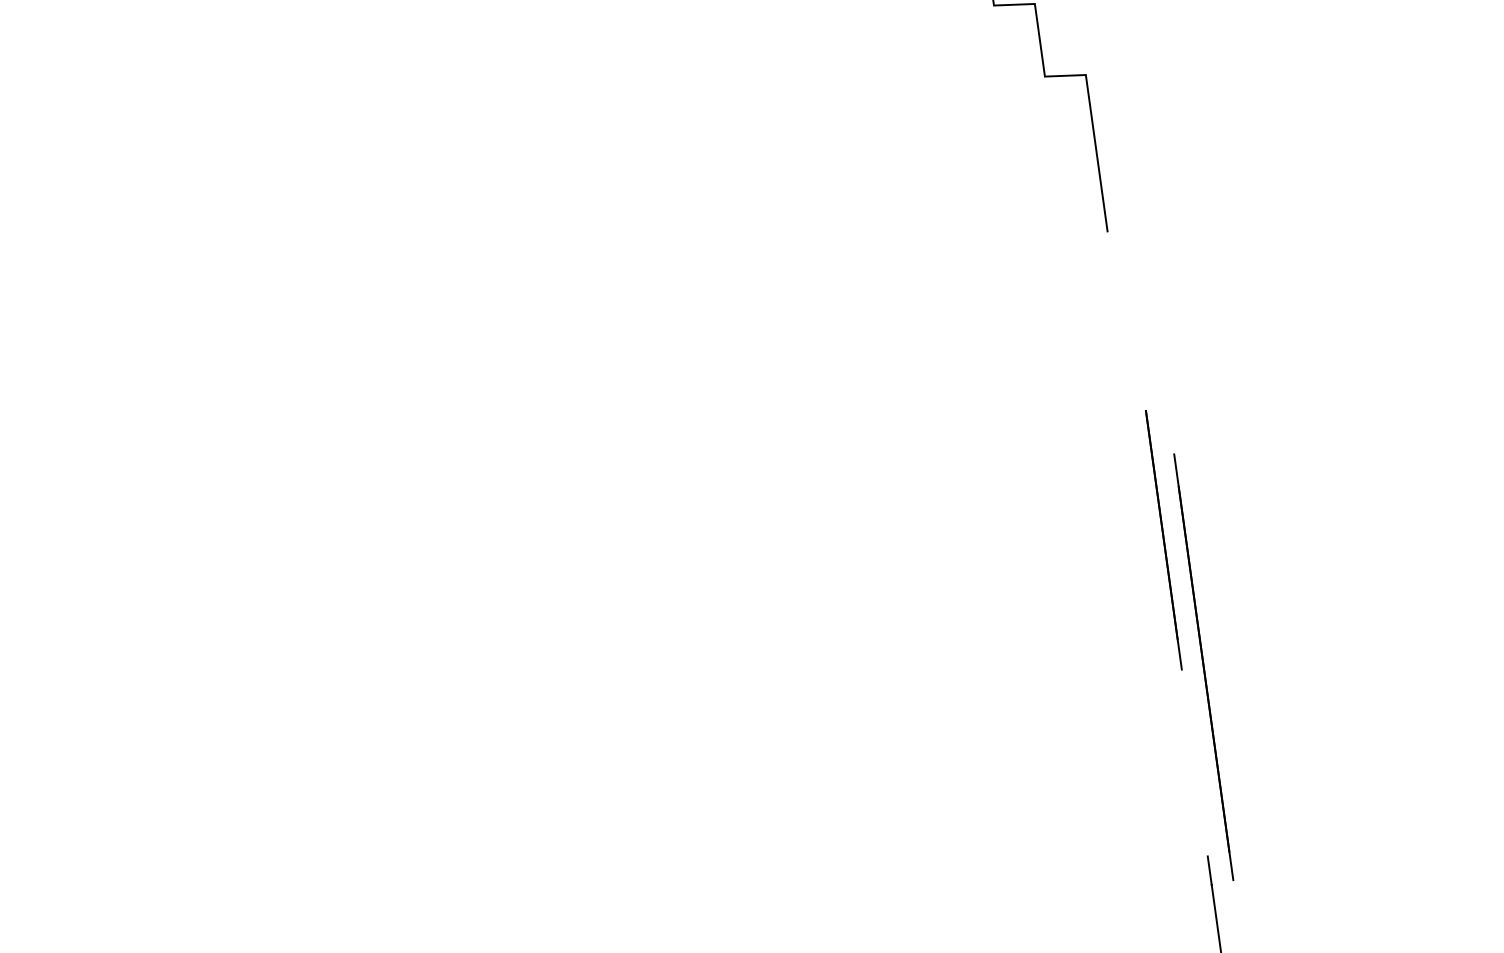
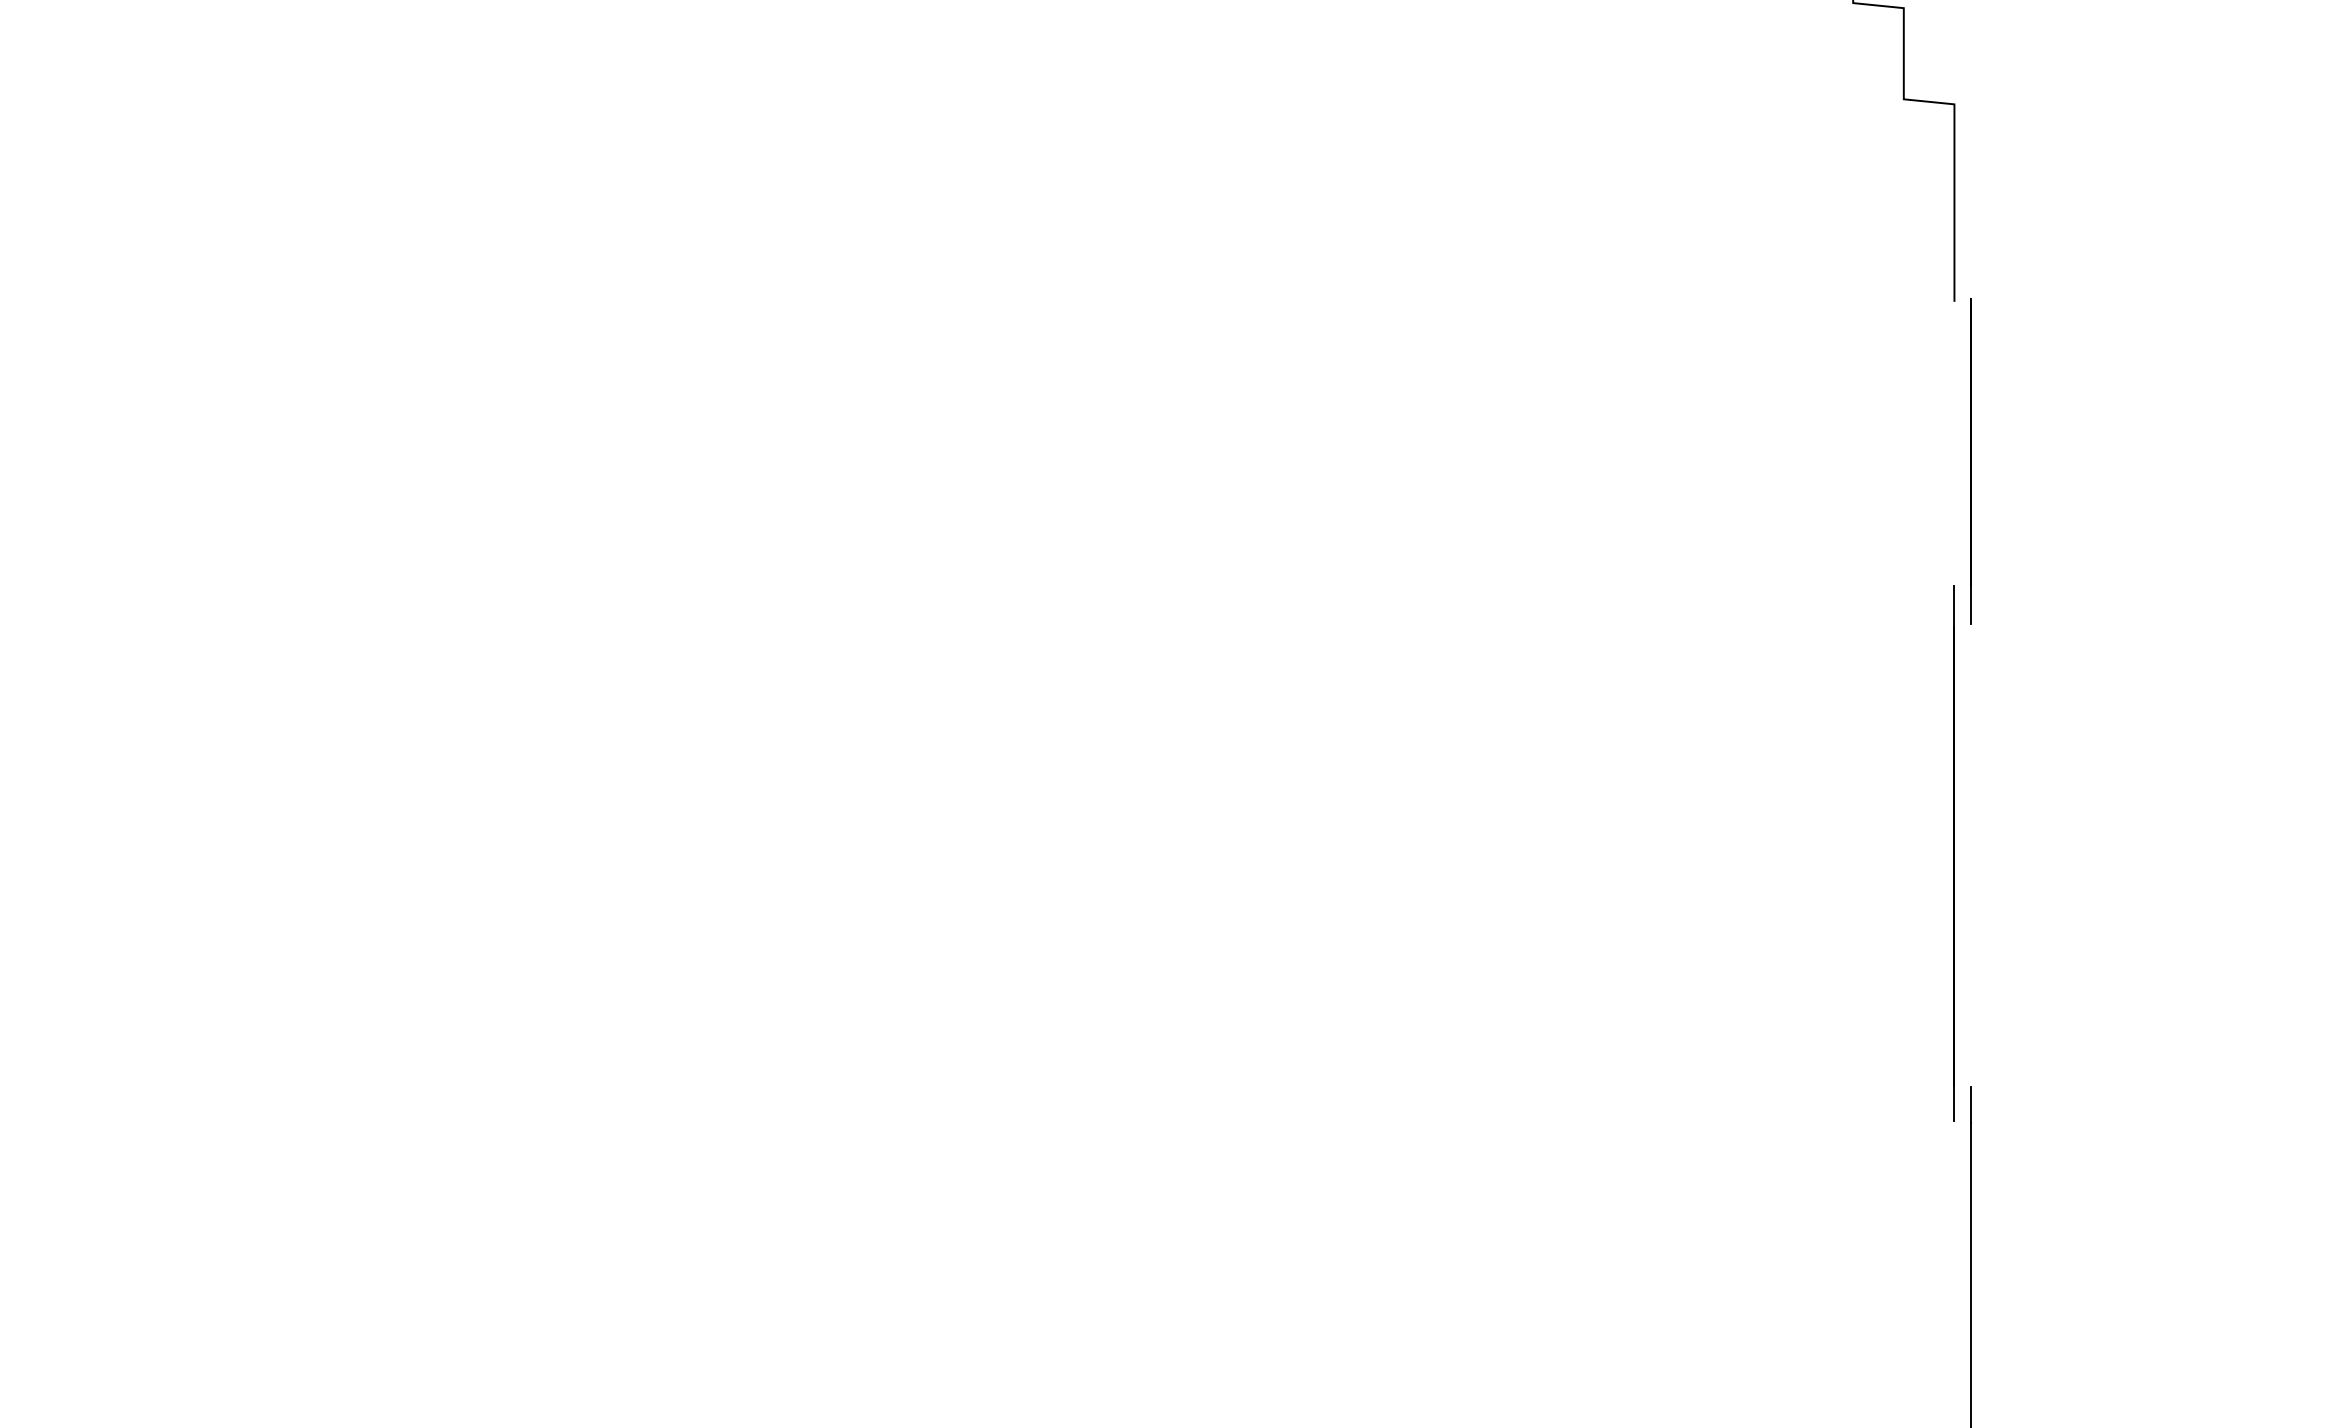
line: (1163, 540) -> (1970, 461), moved
line: (1202, 667) -> (1953, 853), moved

